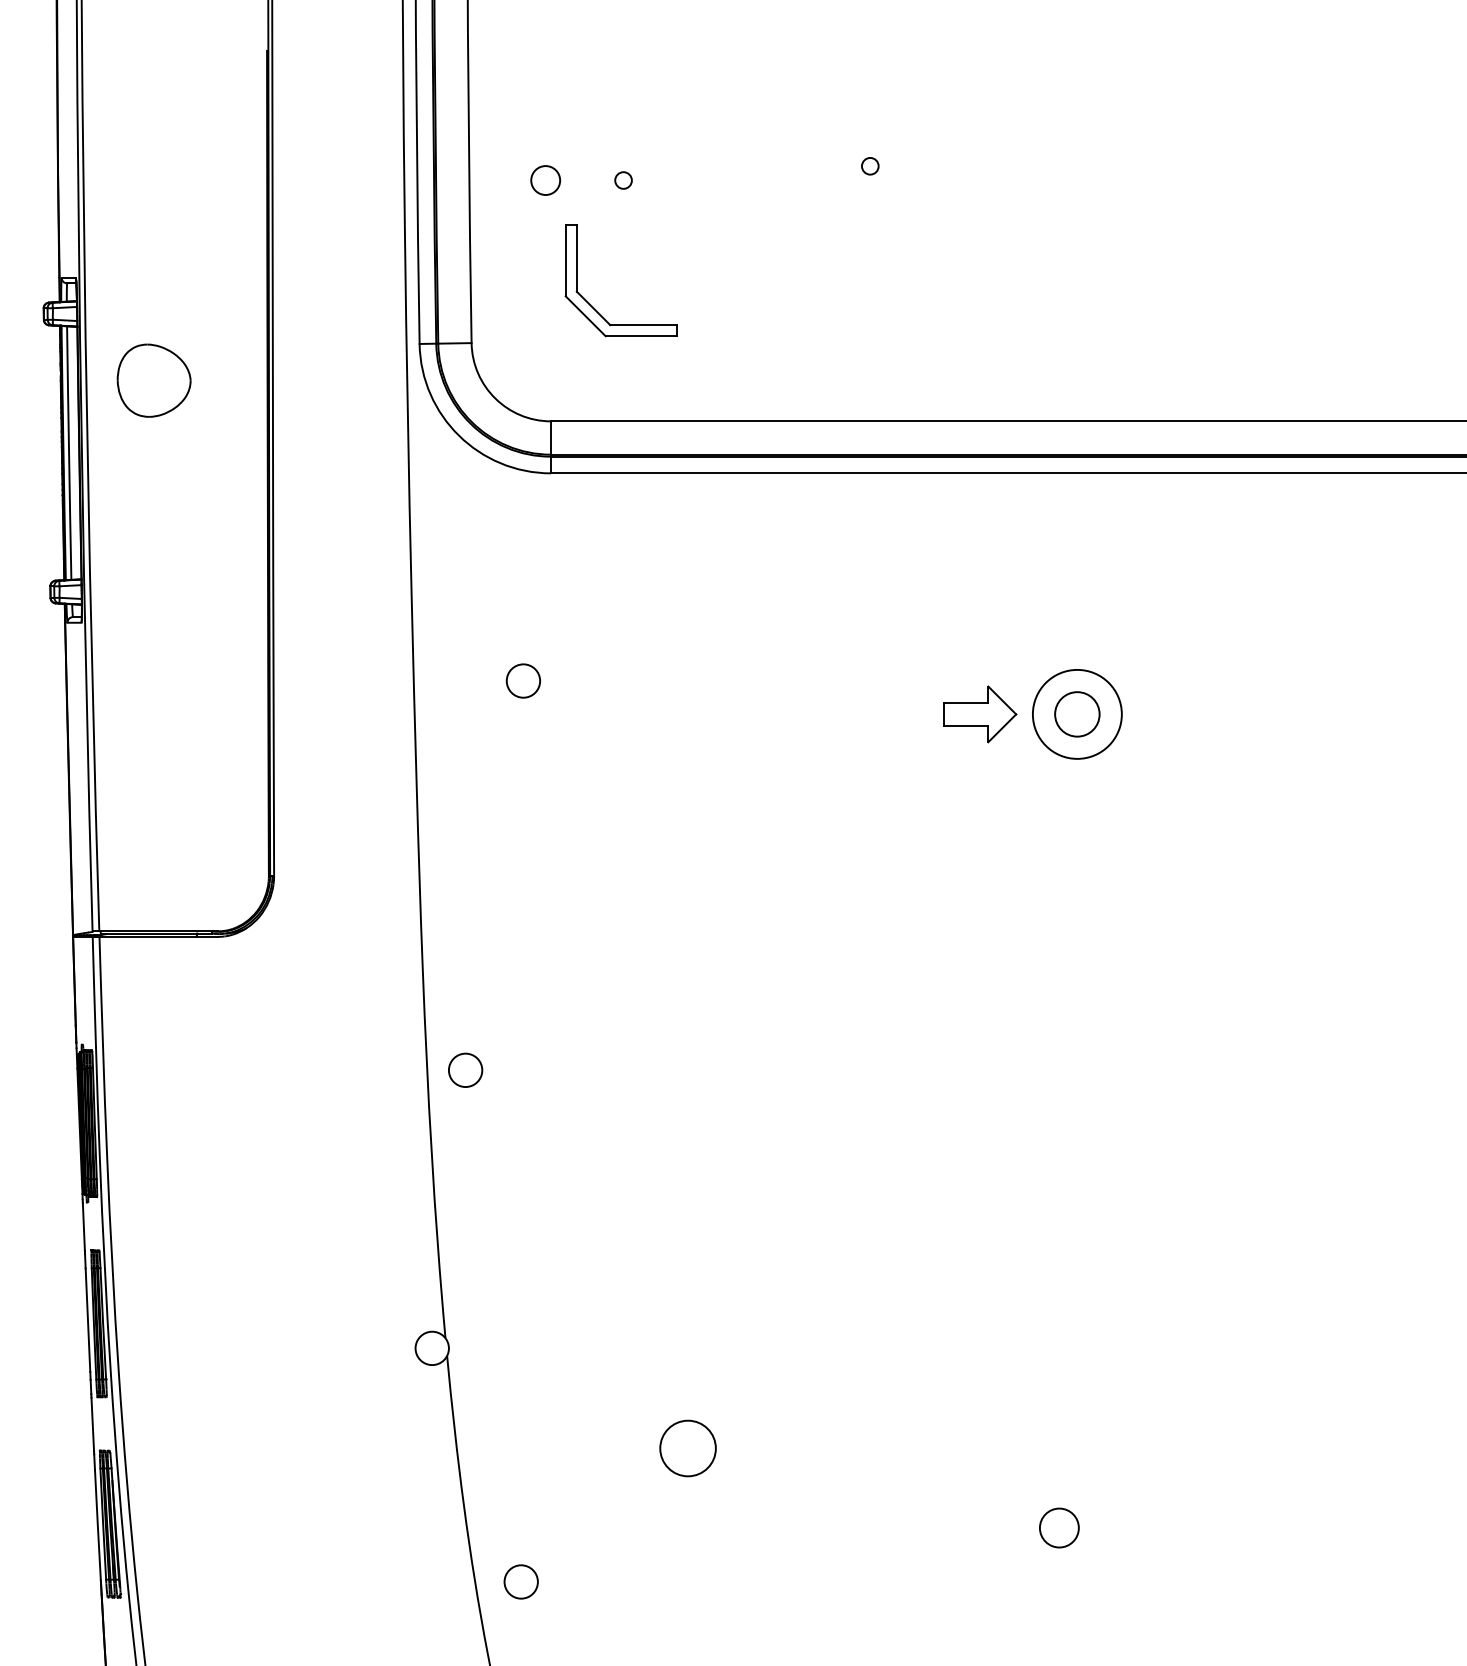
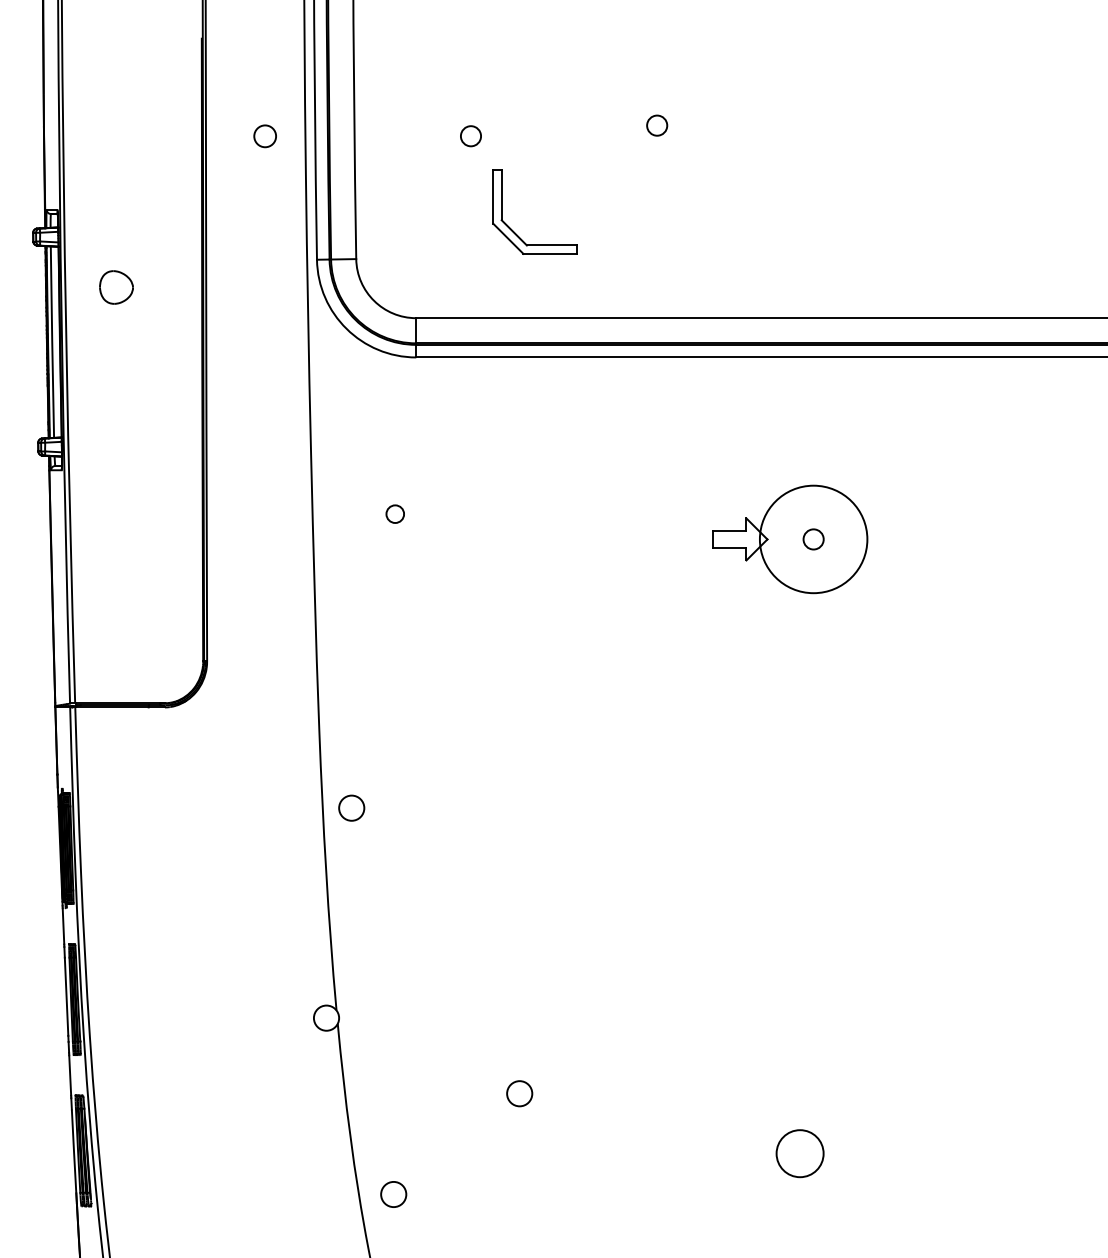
circle: (870, 166) -> (657, 125), size x1.6
circle: (544, 180) -> (264, 136), moved
circle: (622, 180) -> (470, 136), size x1.6
part: (593, 306) -> (514, 231), moved
part: (154, 380) -> (116, 287), size x0.6
circle: (522, 680) -> (394, 513), size x0.7
circle: (1077, 714) -> (813, 539), size x0.6
circle: (1077, 714) -> (813, 539), size x1.6
circle: (687, 1448) -> (519, 1093), size x0.6
circle: (1058, 1527) -> (799, 1153), size x1.6

